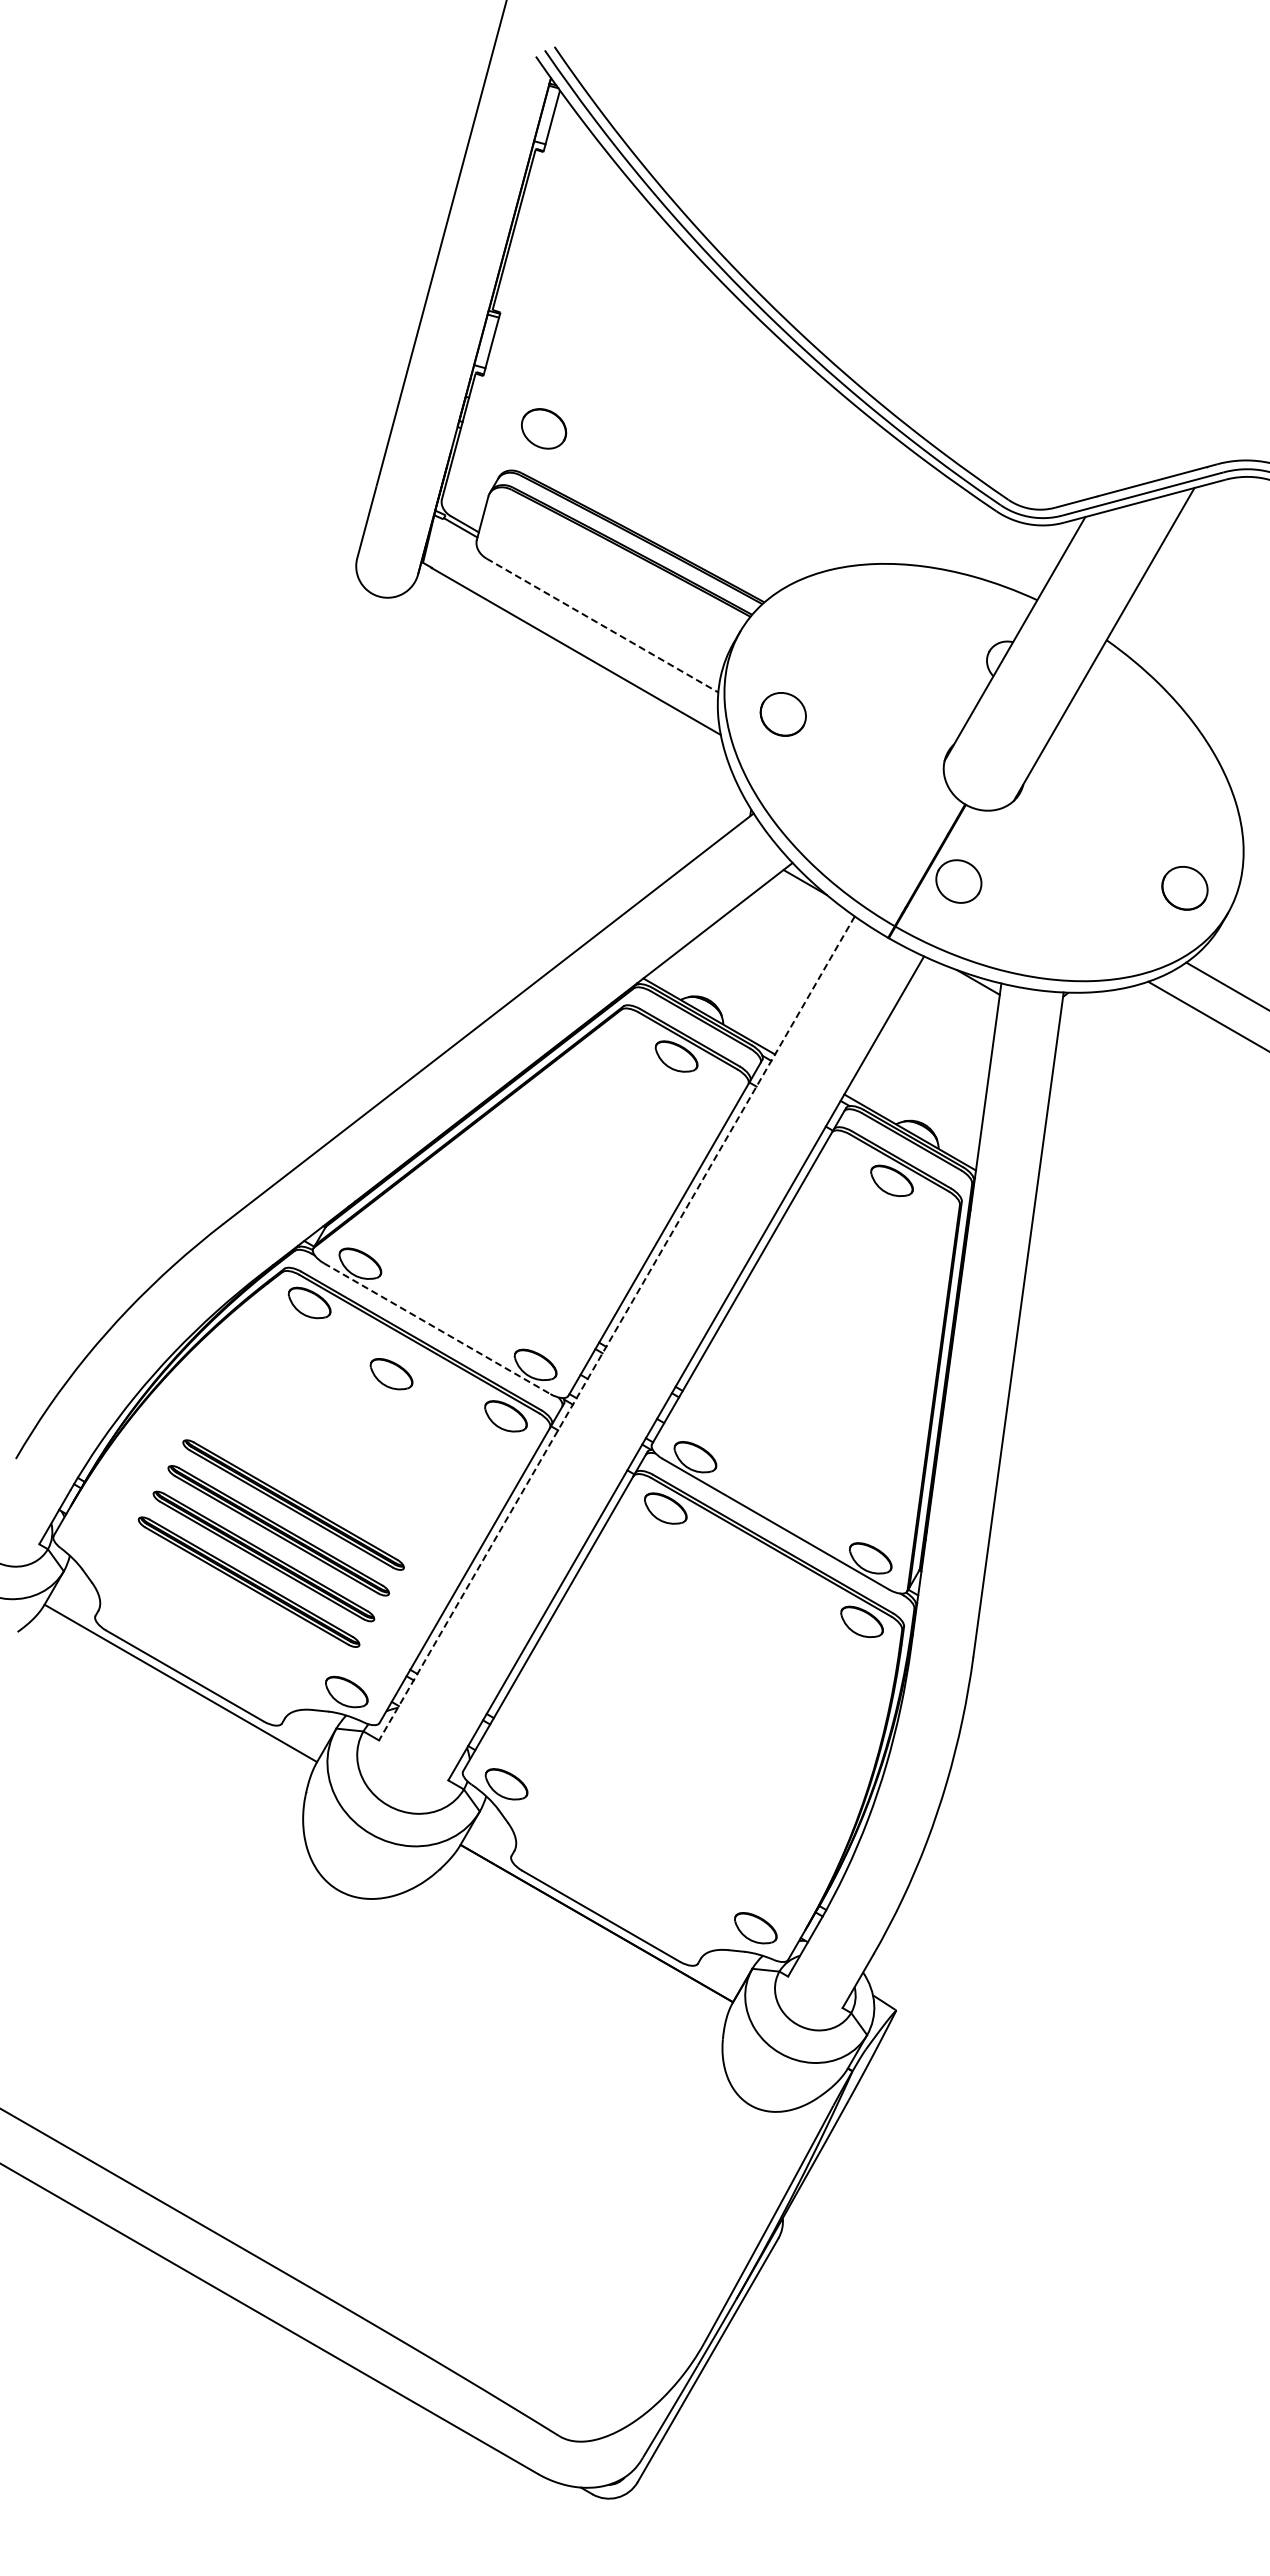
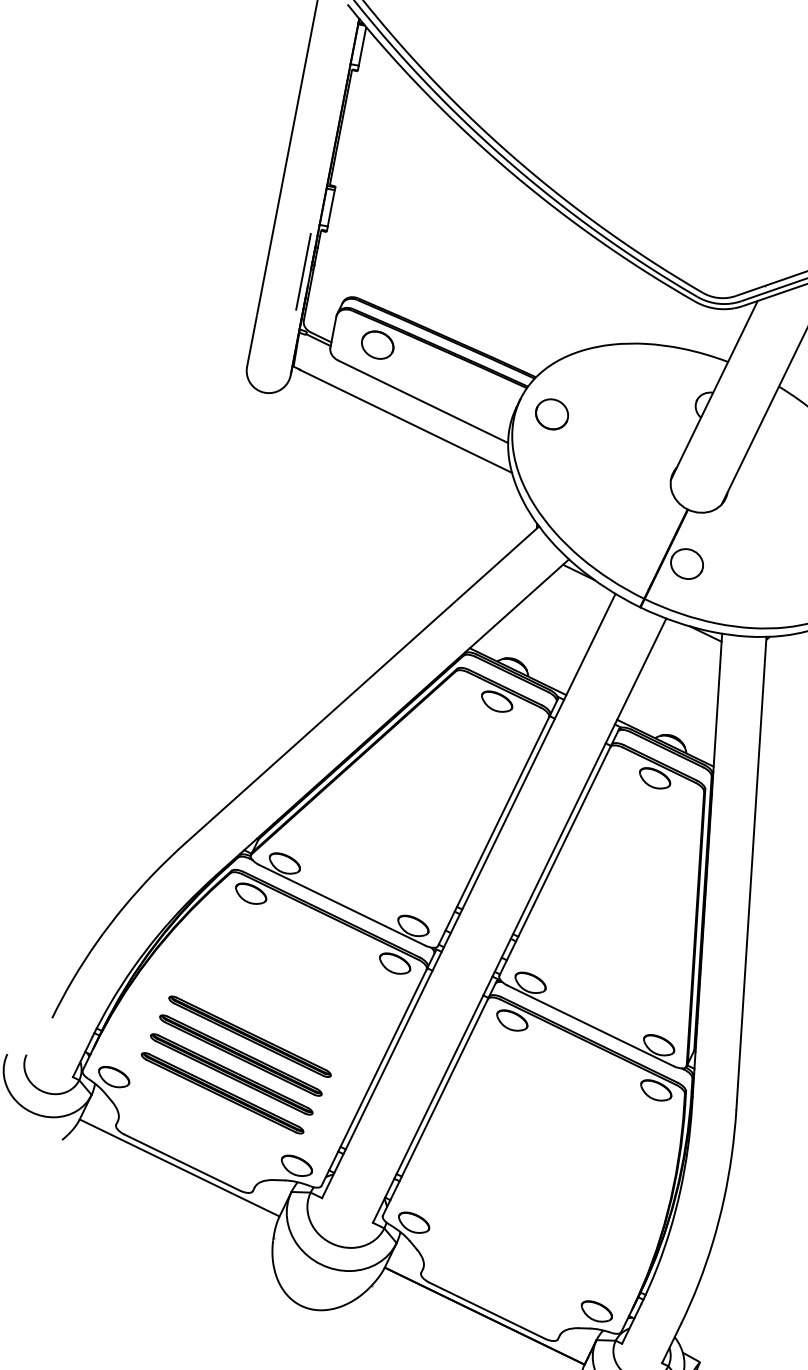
part: (544, 428) -> (378, 344), moved
line: (446, 429) -> (303, 271), added
line: (602, 625) -> (423, 401), dashed -> solid
part: (782, 714) -> (551, 414), moved
line: (437, 1328) -> (342, 905), dashed -> solid
line: (616, 1328) -> (468, 896), dashed -> solid
part: (391, 1374) -> (114, 1077), moved

